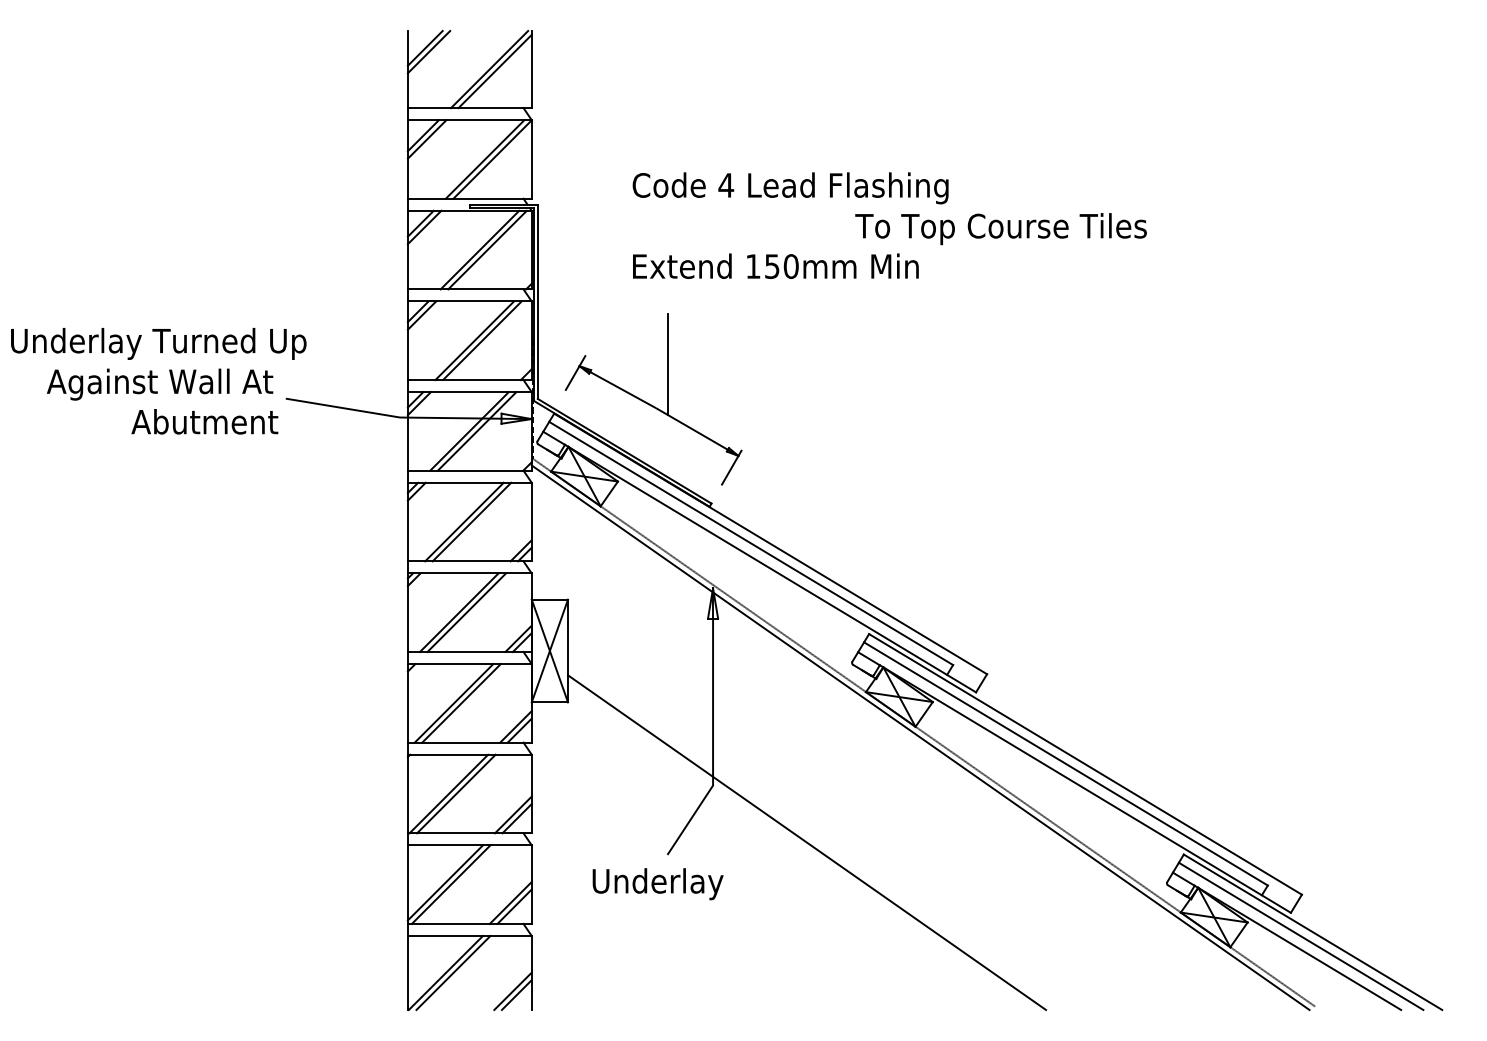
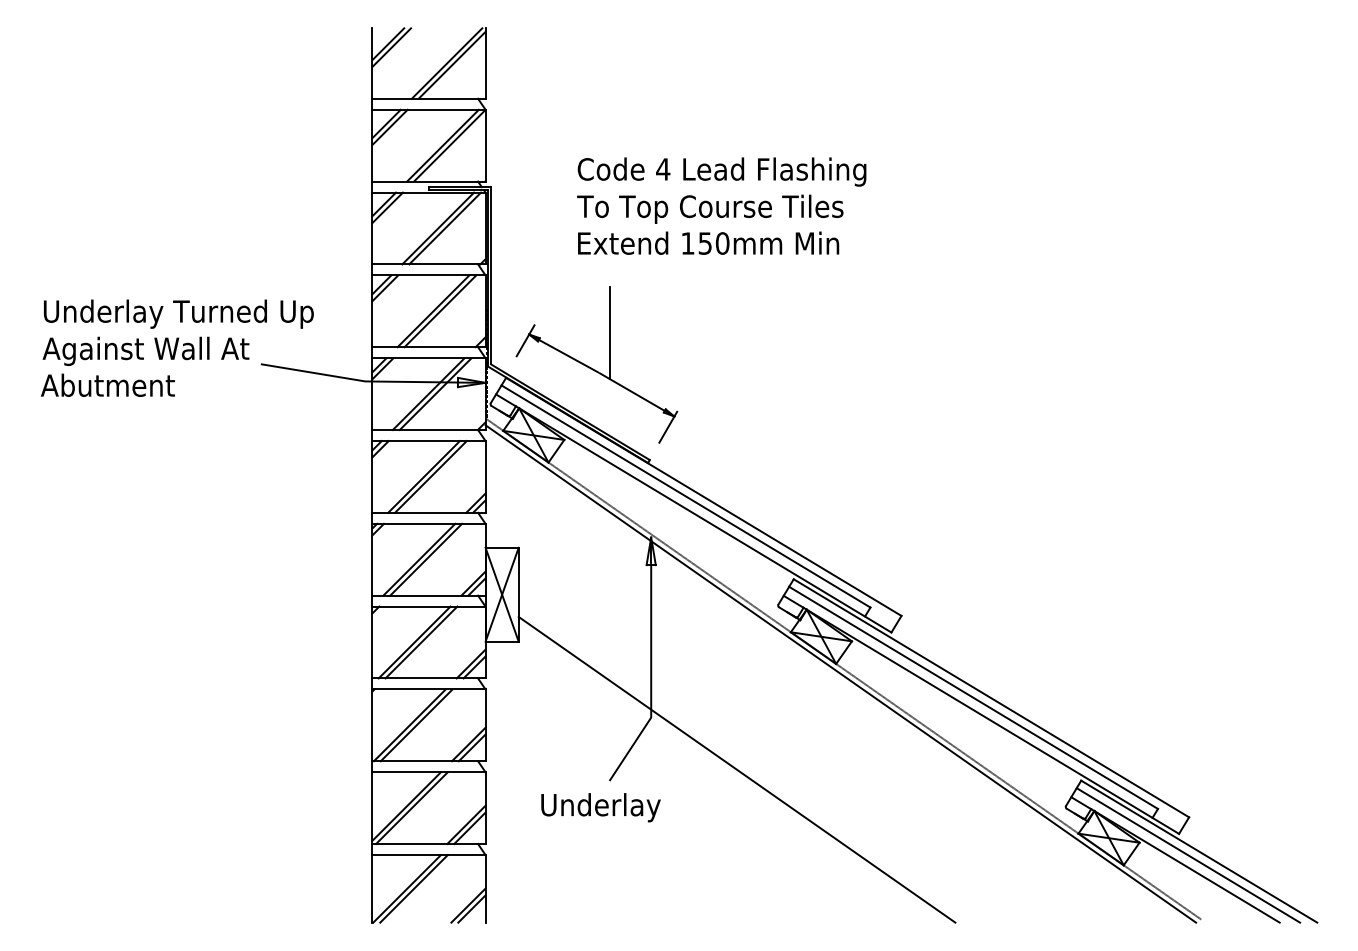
text: (1001, 228) -> (710, 208), moved
text: (158, 343) -> (178, 313), moved
text: (204, 420) -> (107, 384), moved

